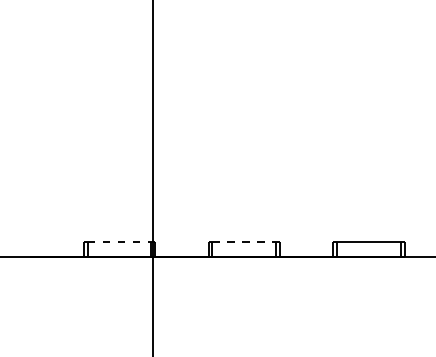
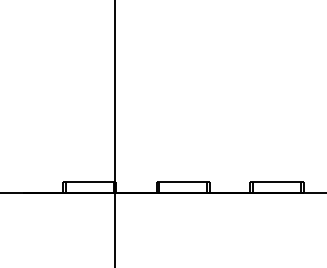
line: (119, 242) -> (89, 182), dashed -> solid
line: (244, 242) -> (183, 182), dashed -> solid

